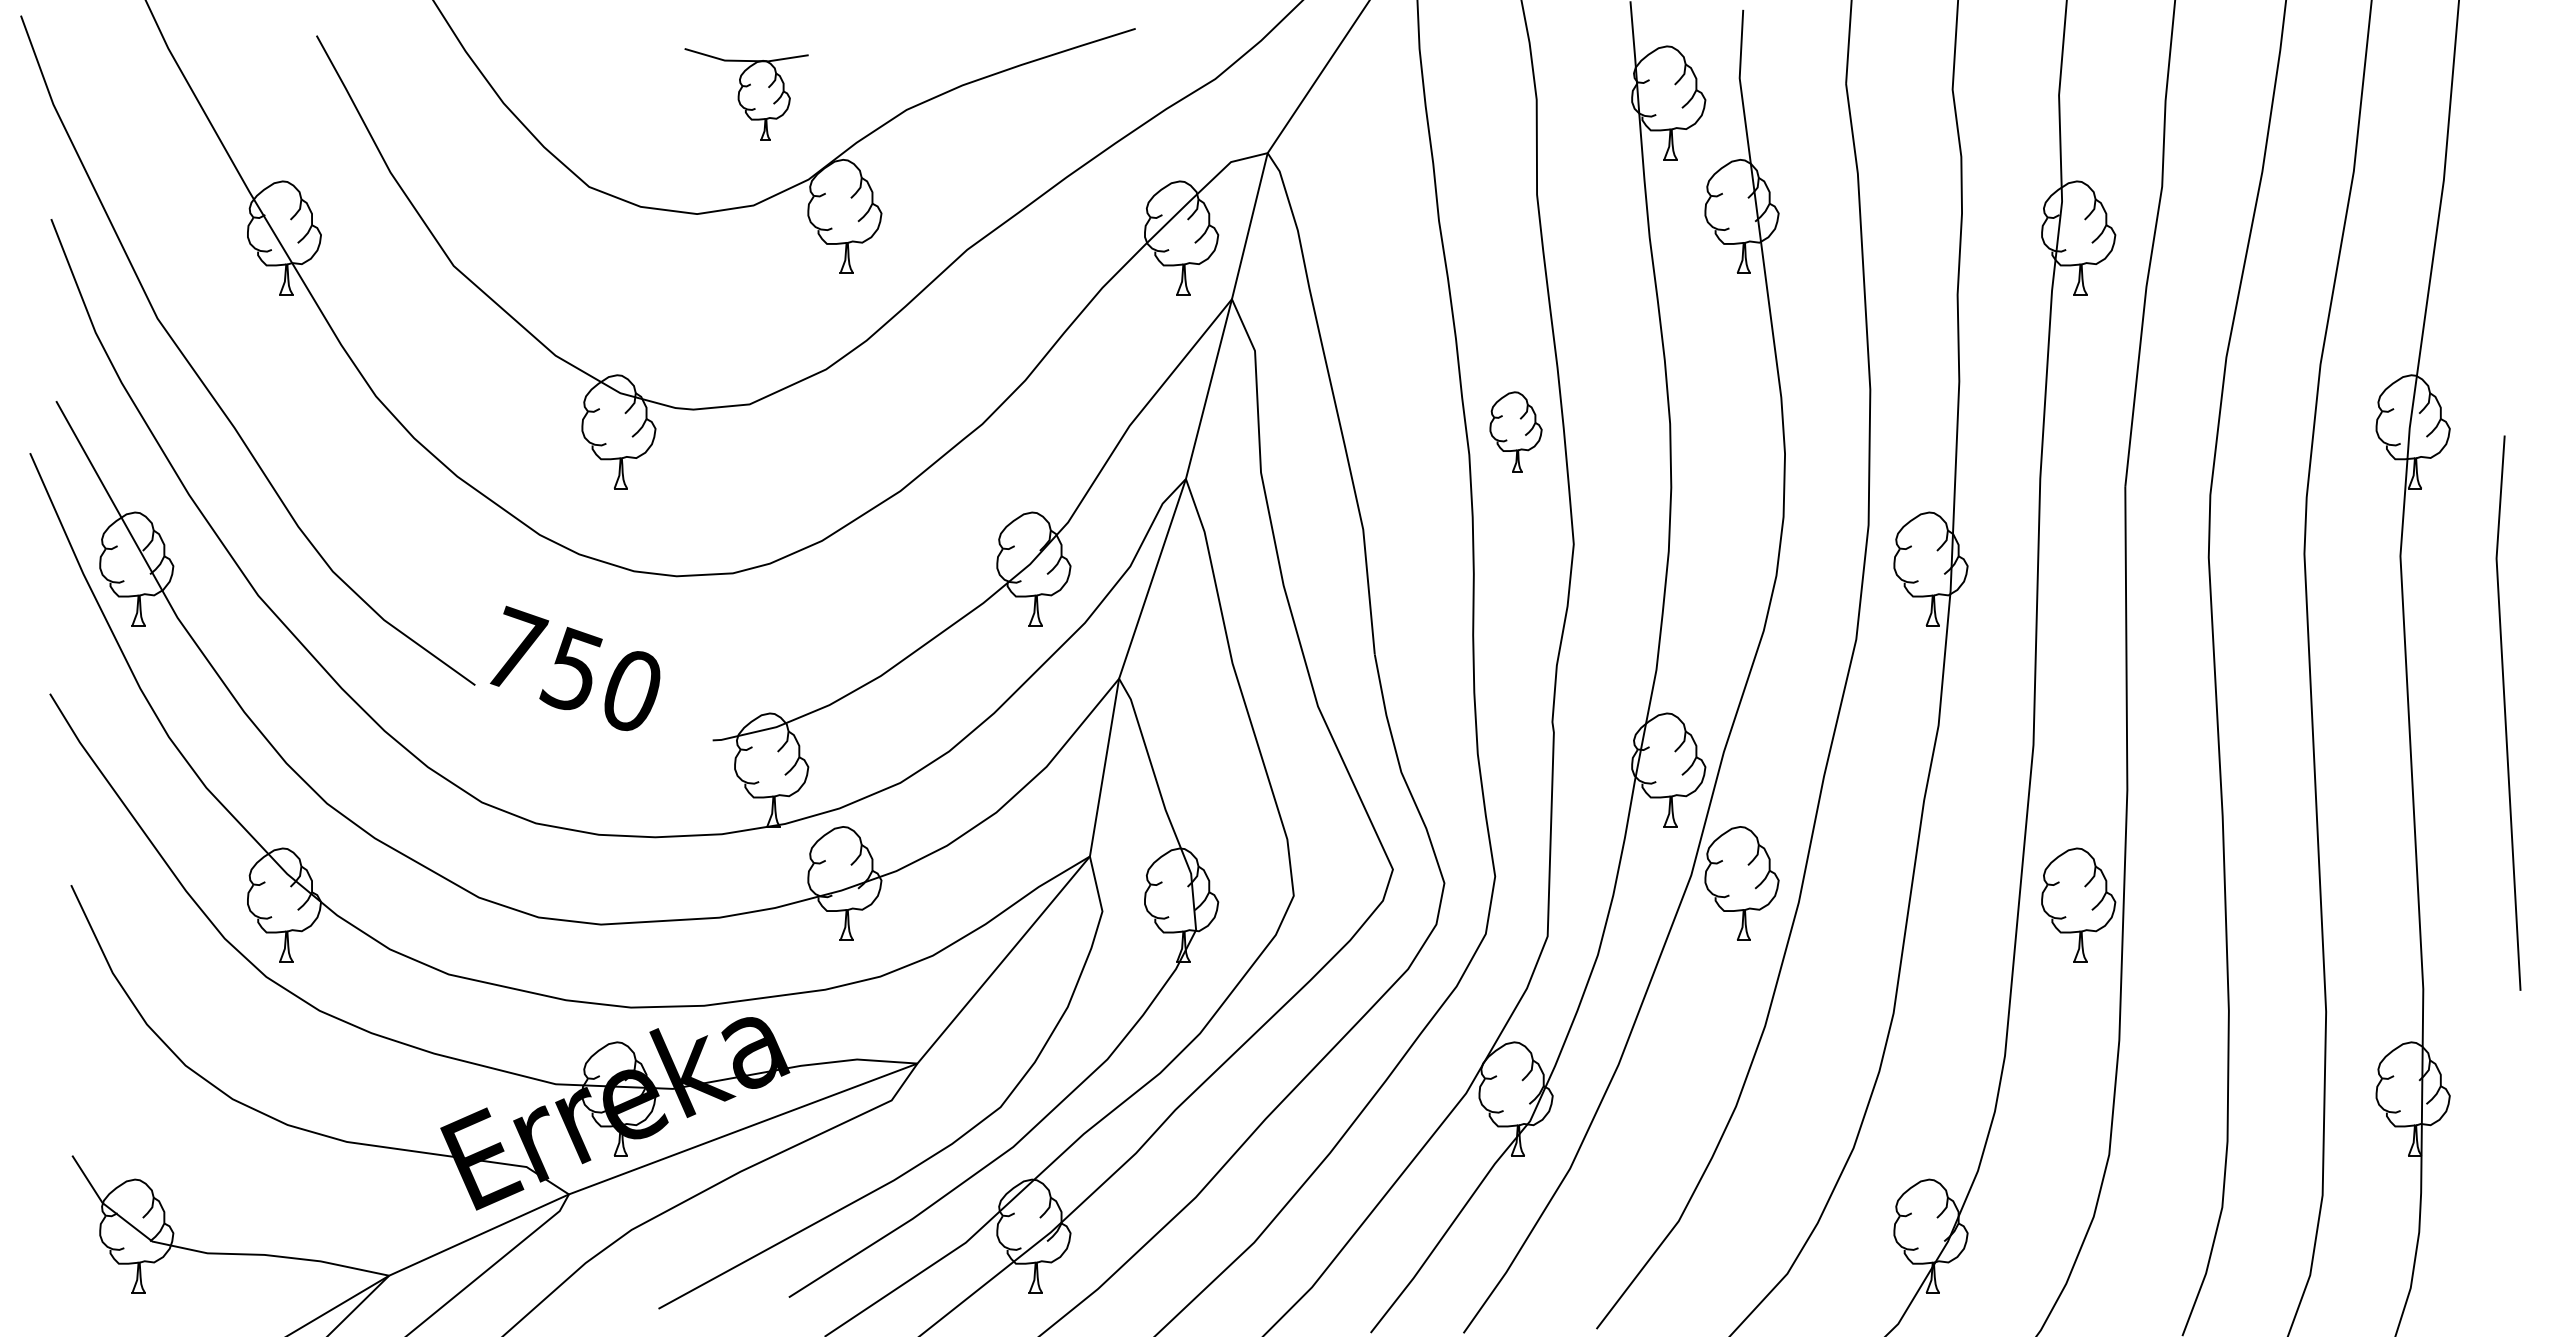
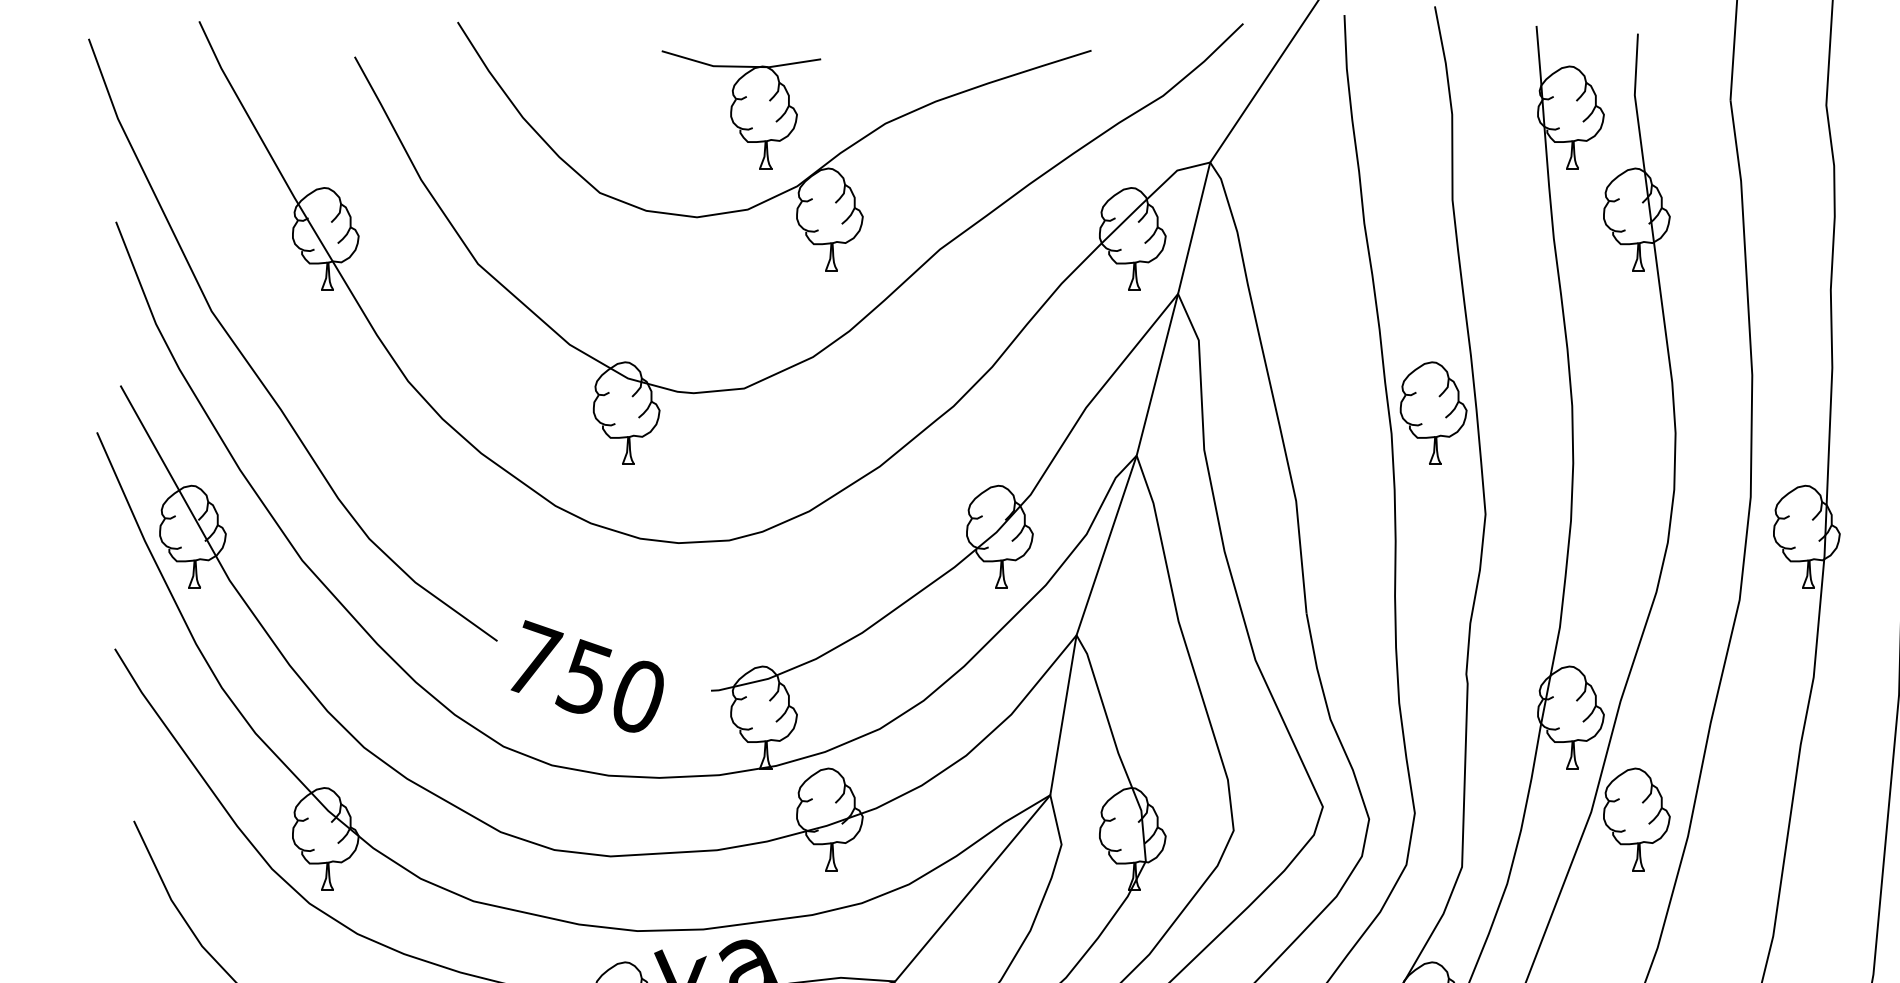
part: (746, 94) -> (741, 109), size x1.43
part: (1515, 431) -> (1433, 412), size x1.43
text: (575, 668) -> (587, 676), moved

